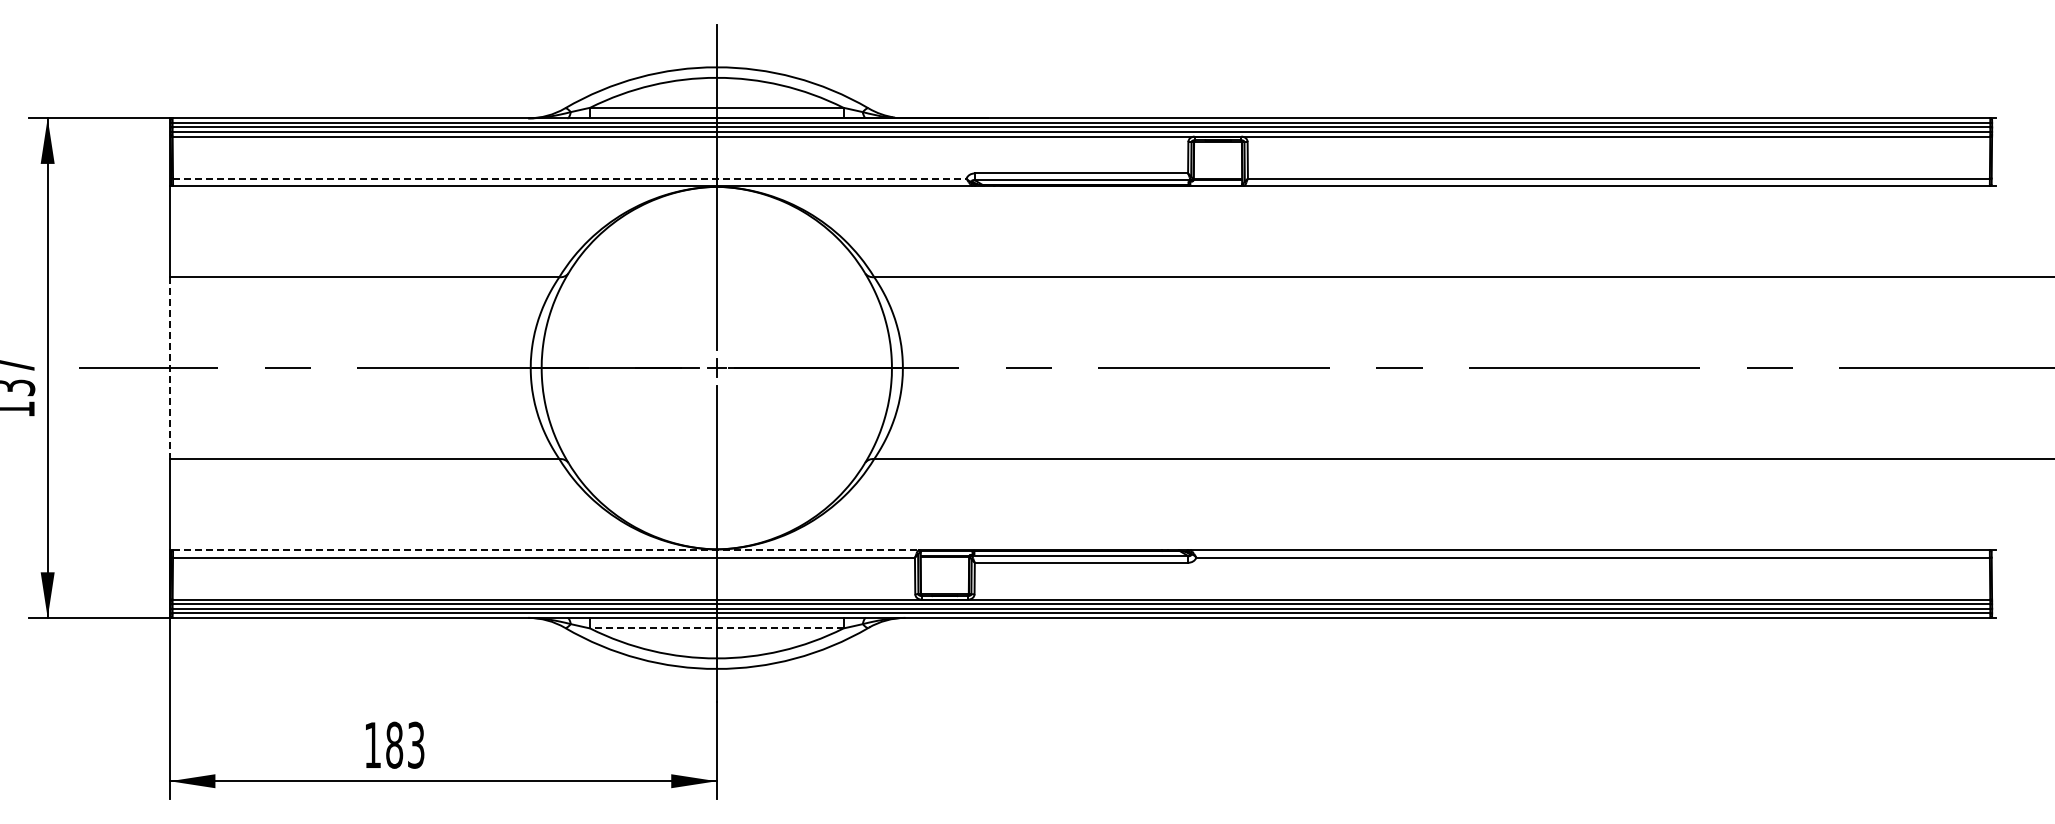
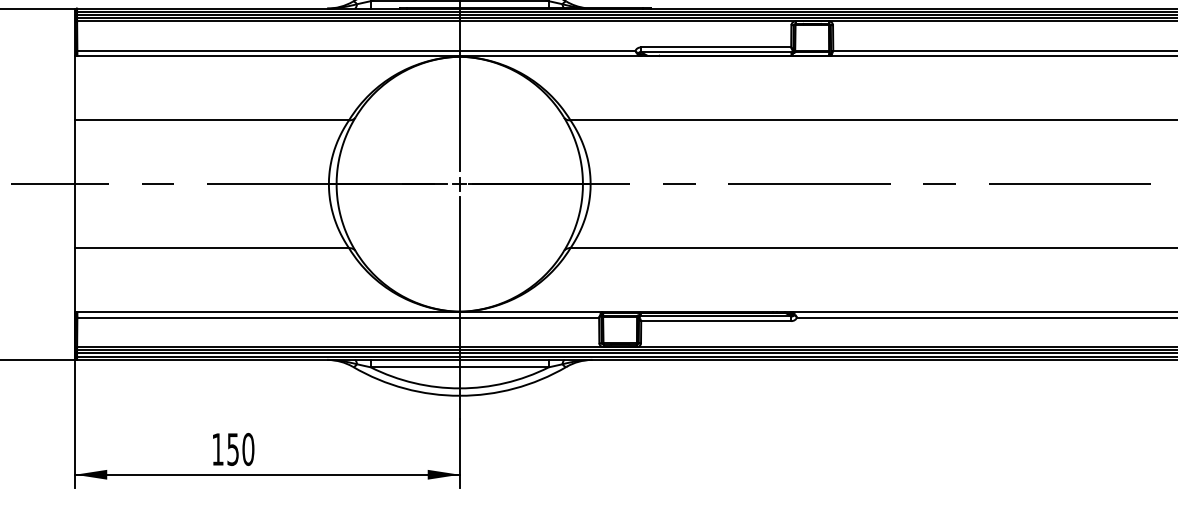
line: (569, 178) -> (356, 50), dashed -> solid
line: (169, 368) -> (74, 184), dashed -> solid
line: (545, 550) -> (339, 312), dashed -> solid
line: (716, 628) -> (459, 367), dashed -> solid
text: (405, 744) -> (240, 448), 183 -> 150

